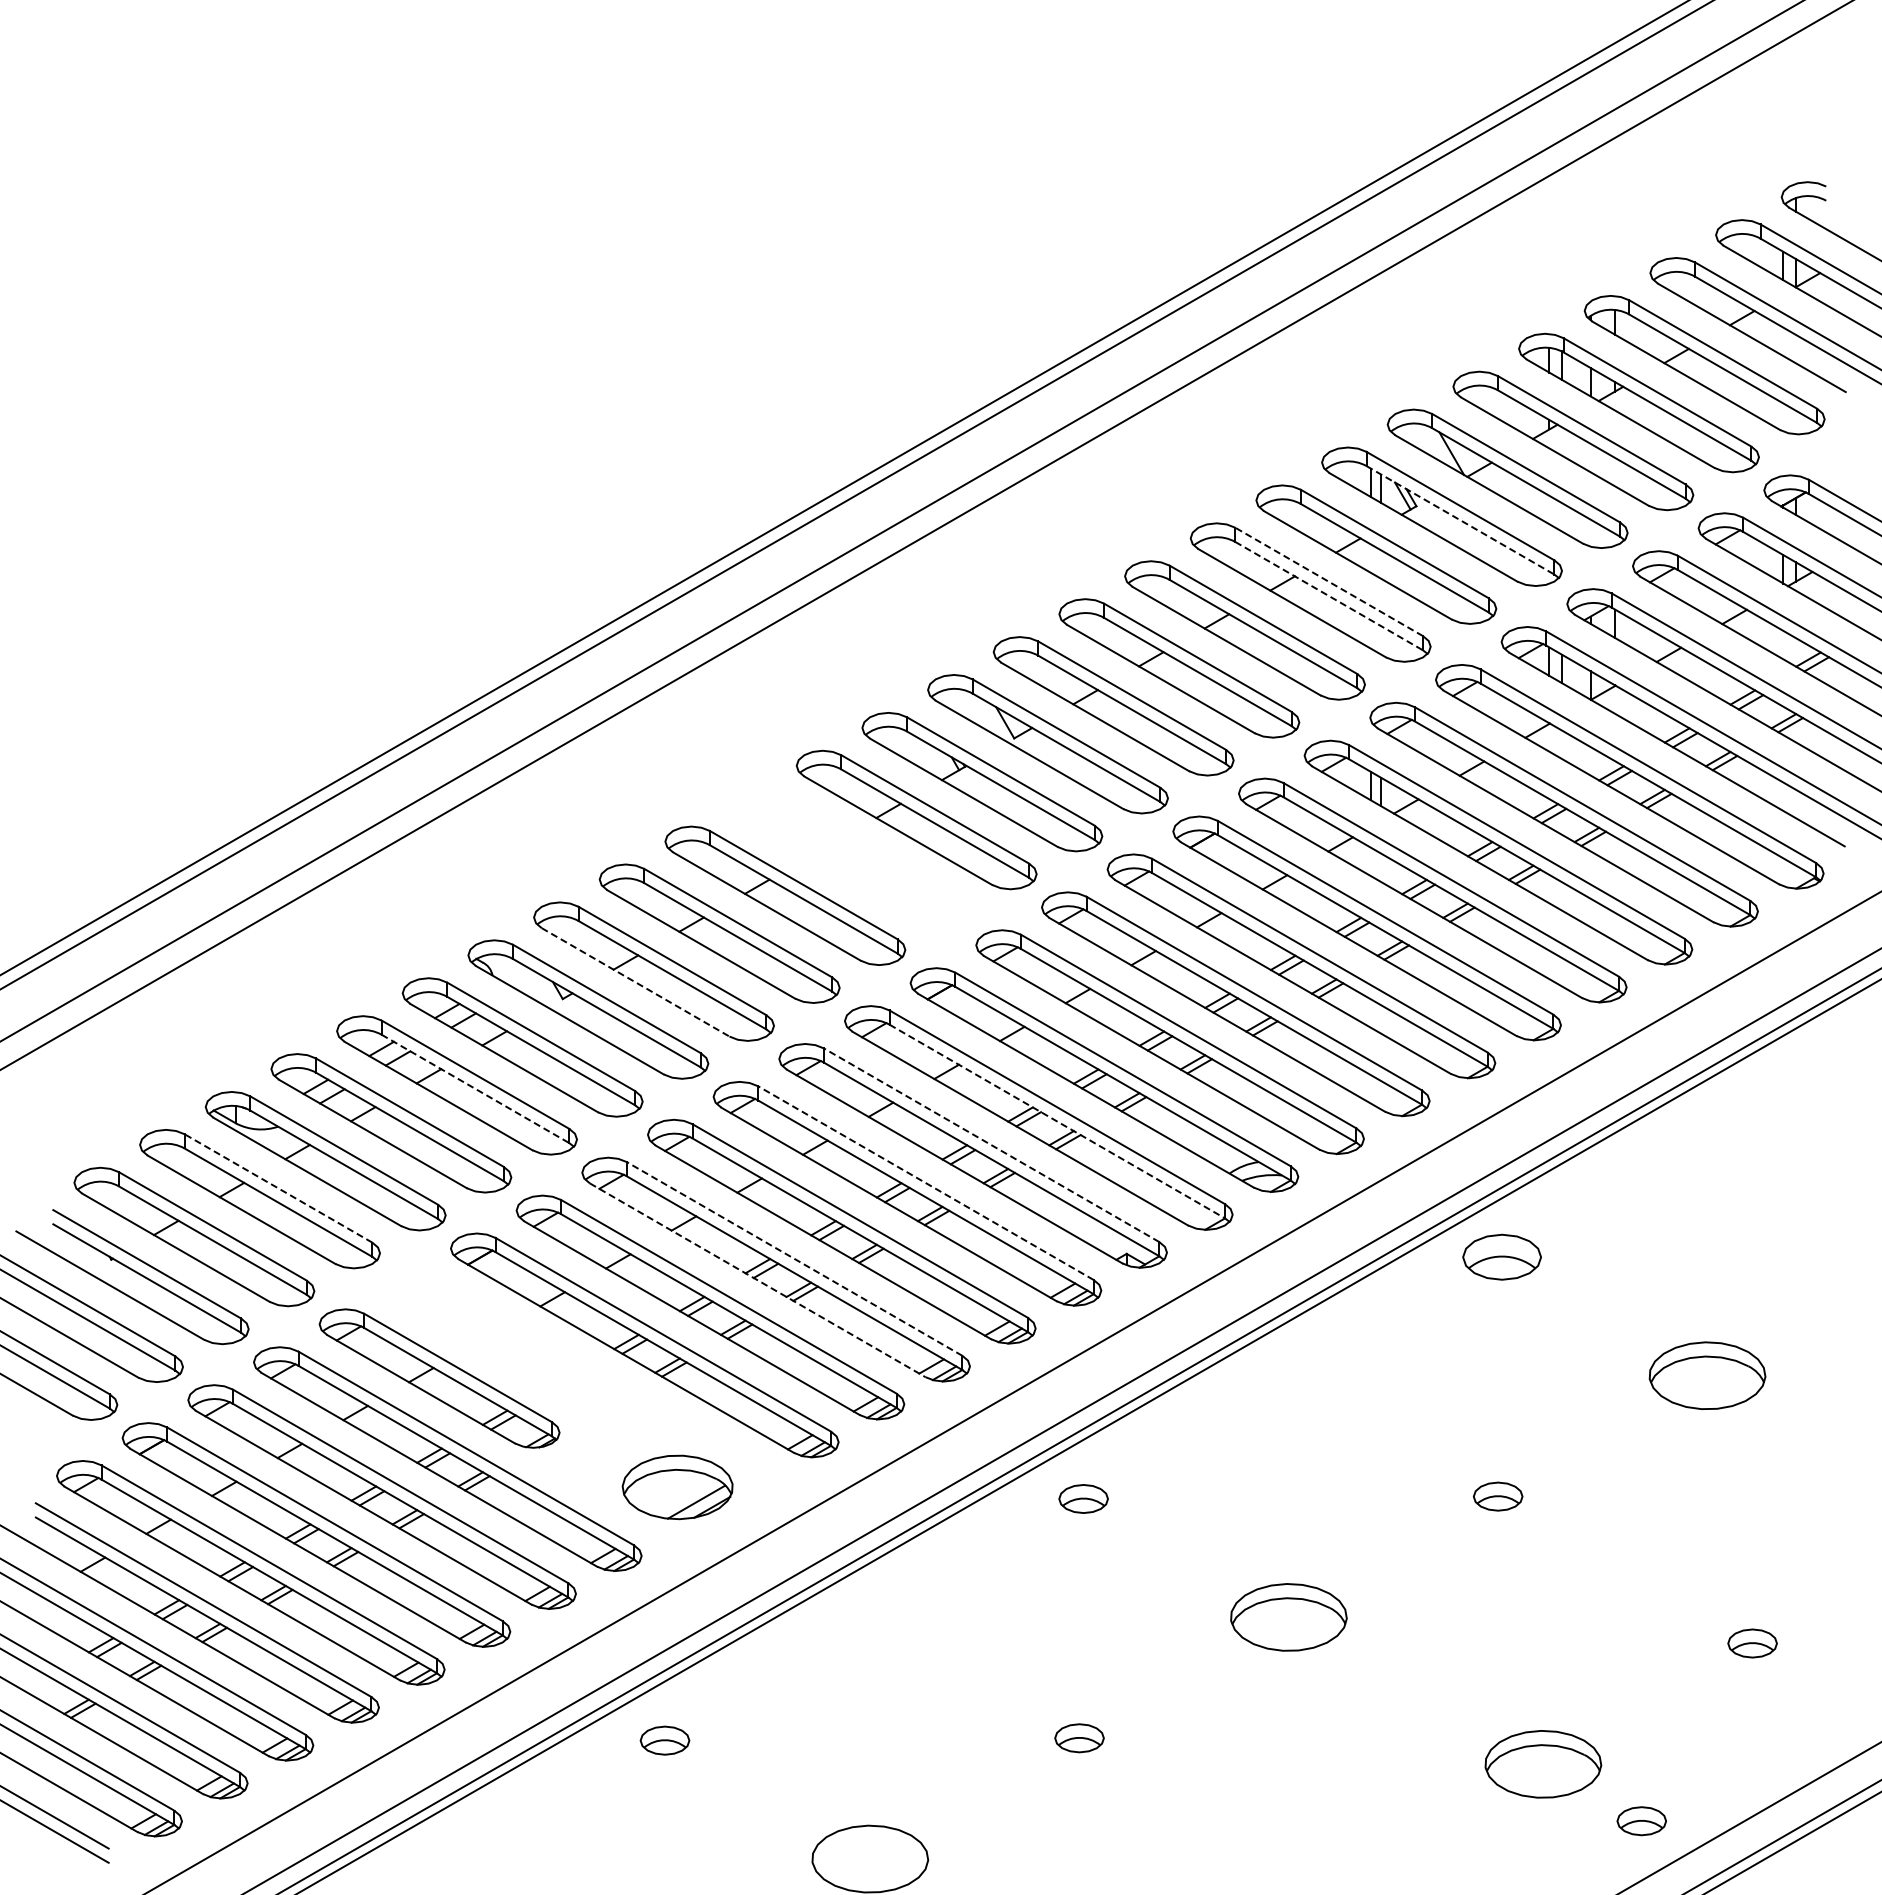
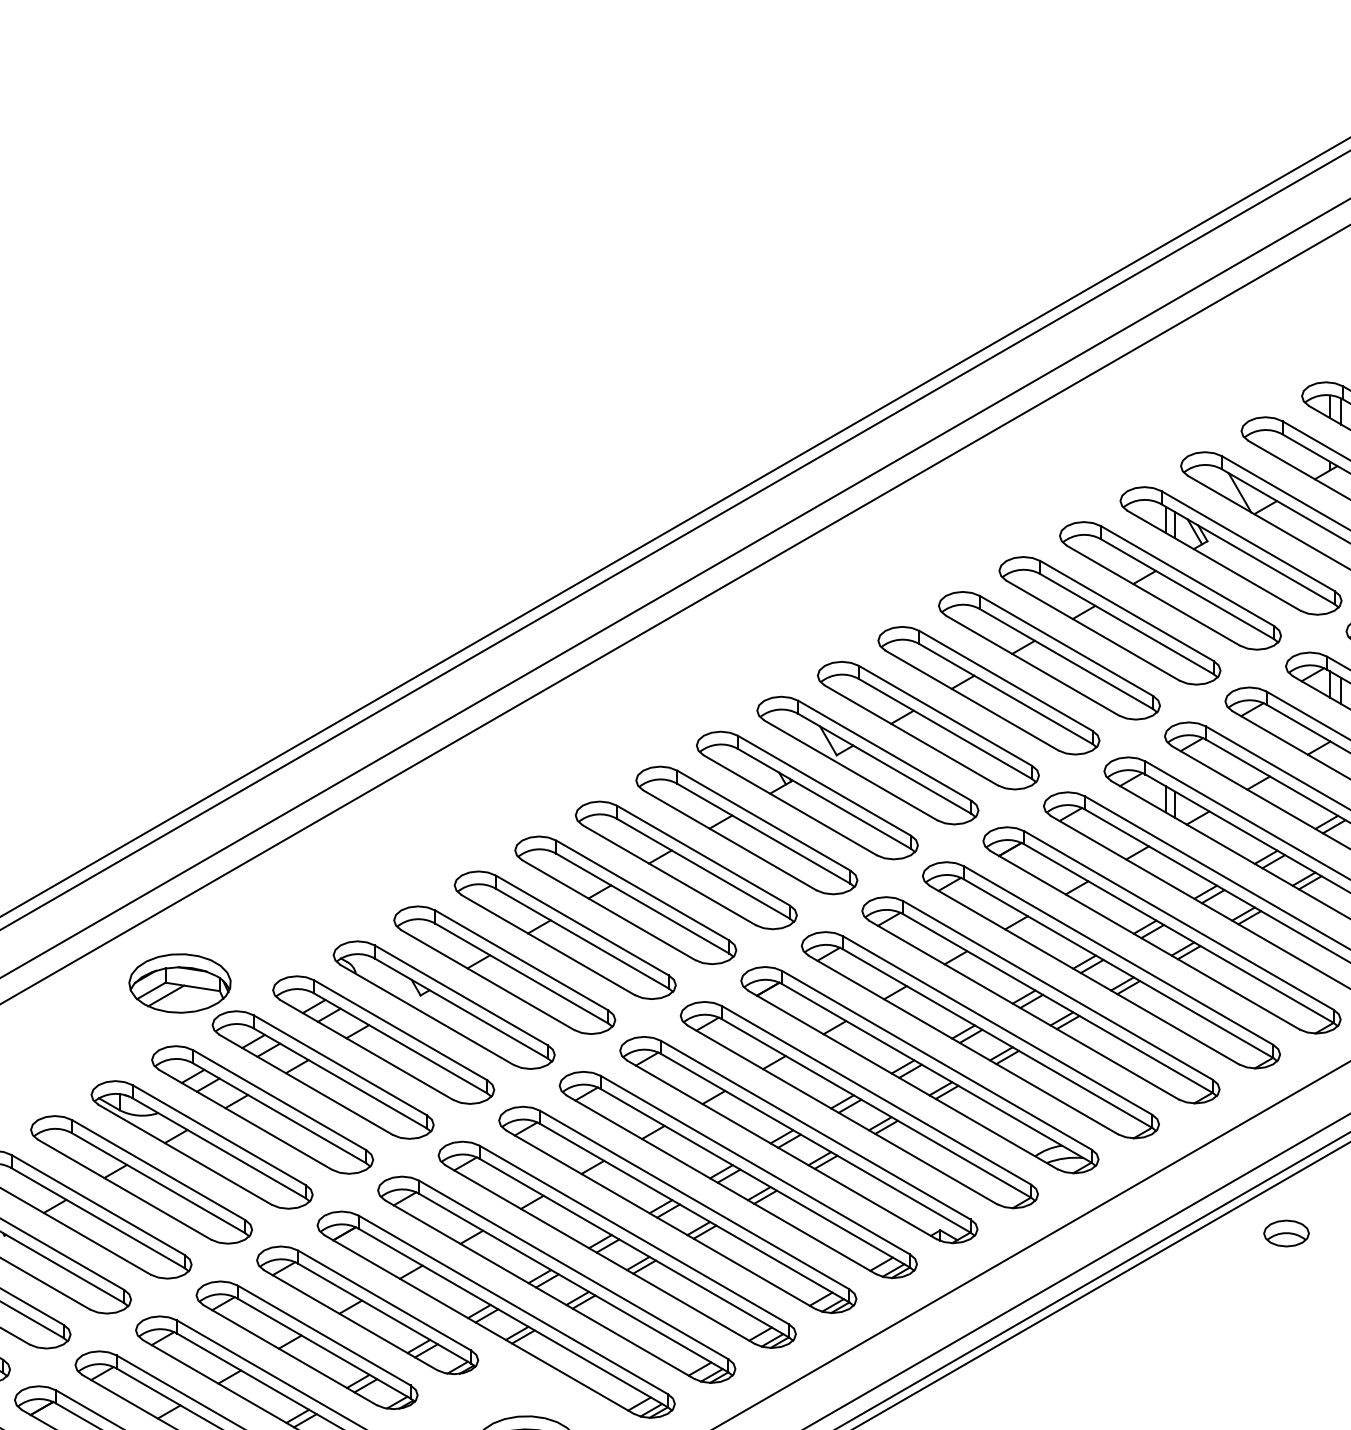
line: (1460, 520) -> (1248, 554), dashed -> solid
line: (1328, 581) -> (1126, 610), dashed -> solid
line: (1329, 596) -> (1127, 624), dashed -> solid
part: (850, 857) -> (685, 865), added
line: (636, 982) -> (488, 980), dashed -> solid
part: (301, 985) -> (179, 982), added
line: (475, 1089) -> (340, 1078), dashed -> solid
line: (1057, 1121) -> (876, 1108), dashed -> solid
line: (991, 1145) -> (815, 1130), dashed -> solid
line: (925, 1183) -> (754, 1165), dashed -> solid
line: (278, 1188) -> (158, 1170), dashed -> solid
part: (1502, 1257) -> (1286, 1233), size x0.62
line: (794, 1258) -> (634, 1234), dashed -> solid
line: (757, 1280) -> (600, 1254), dashed -> solid
part: (505, 1340) -> (367, 1310), added

